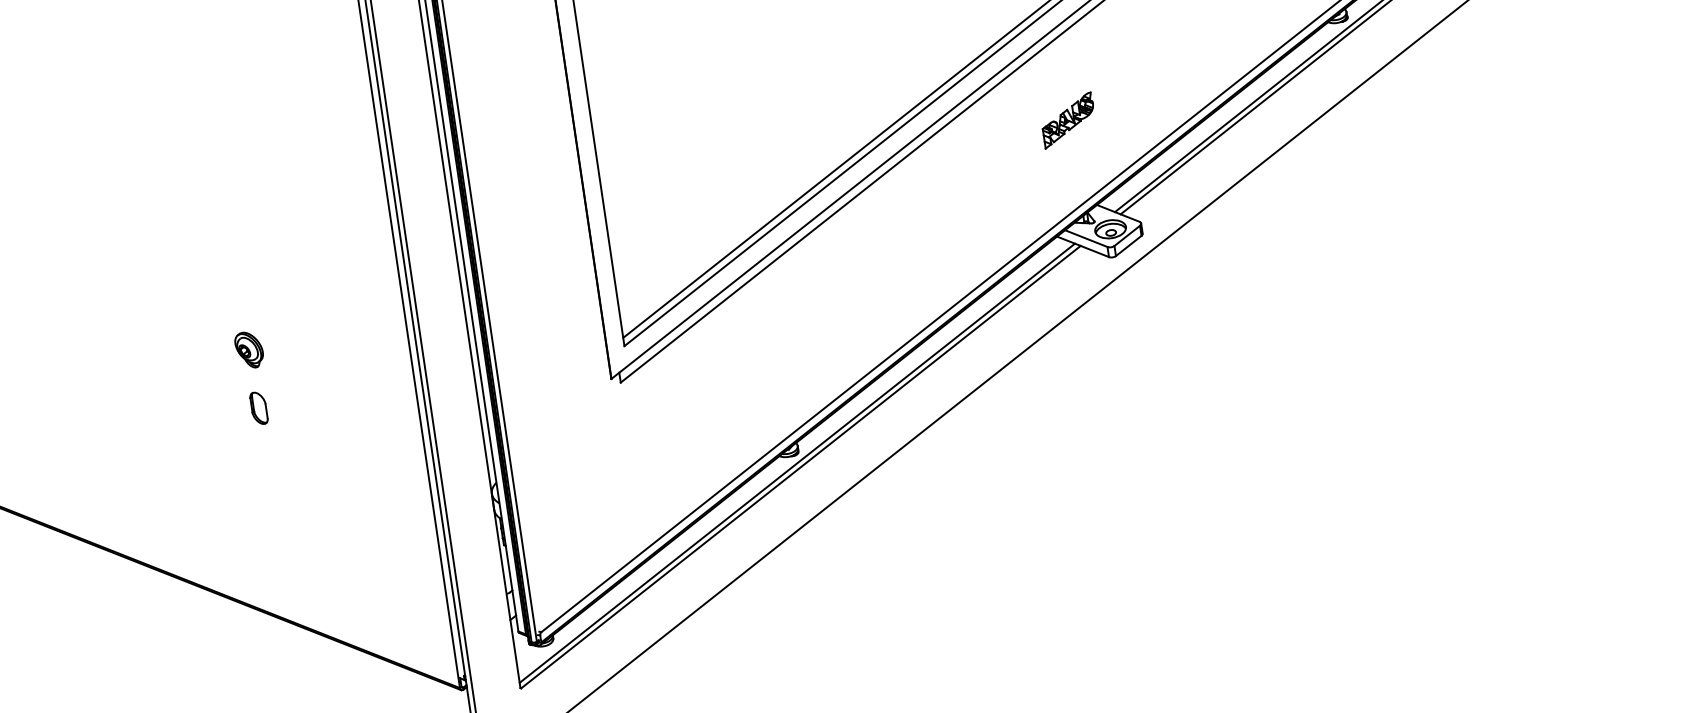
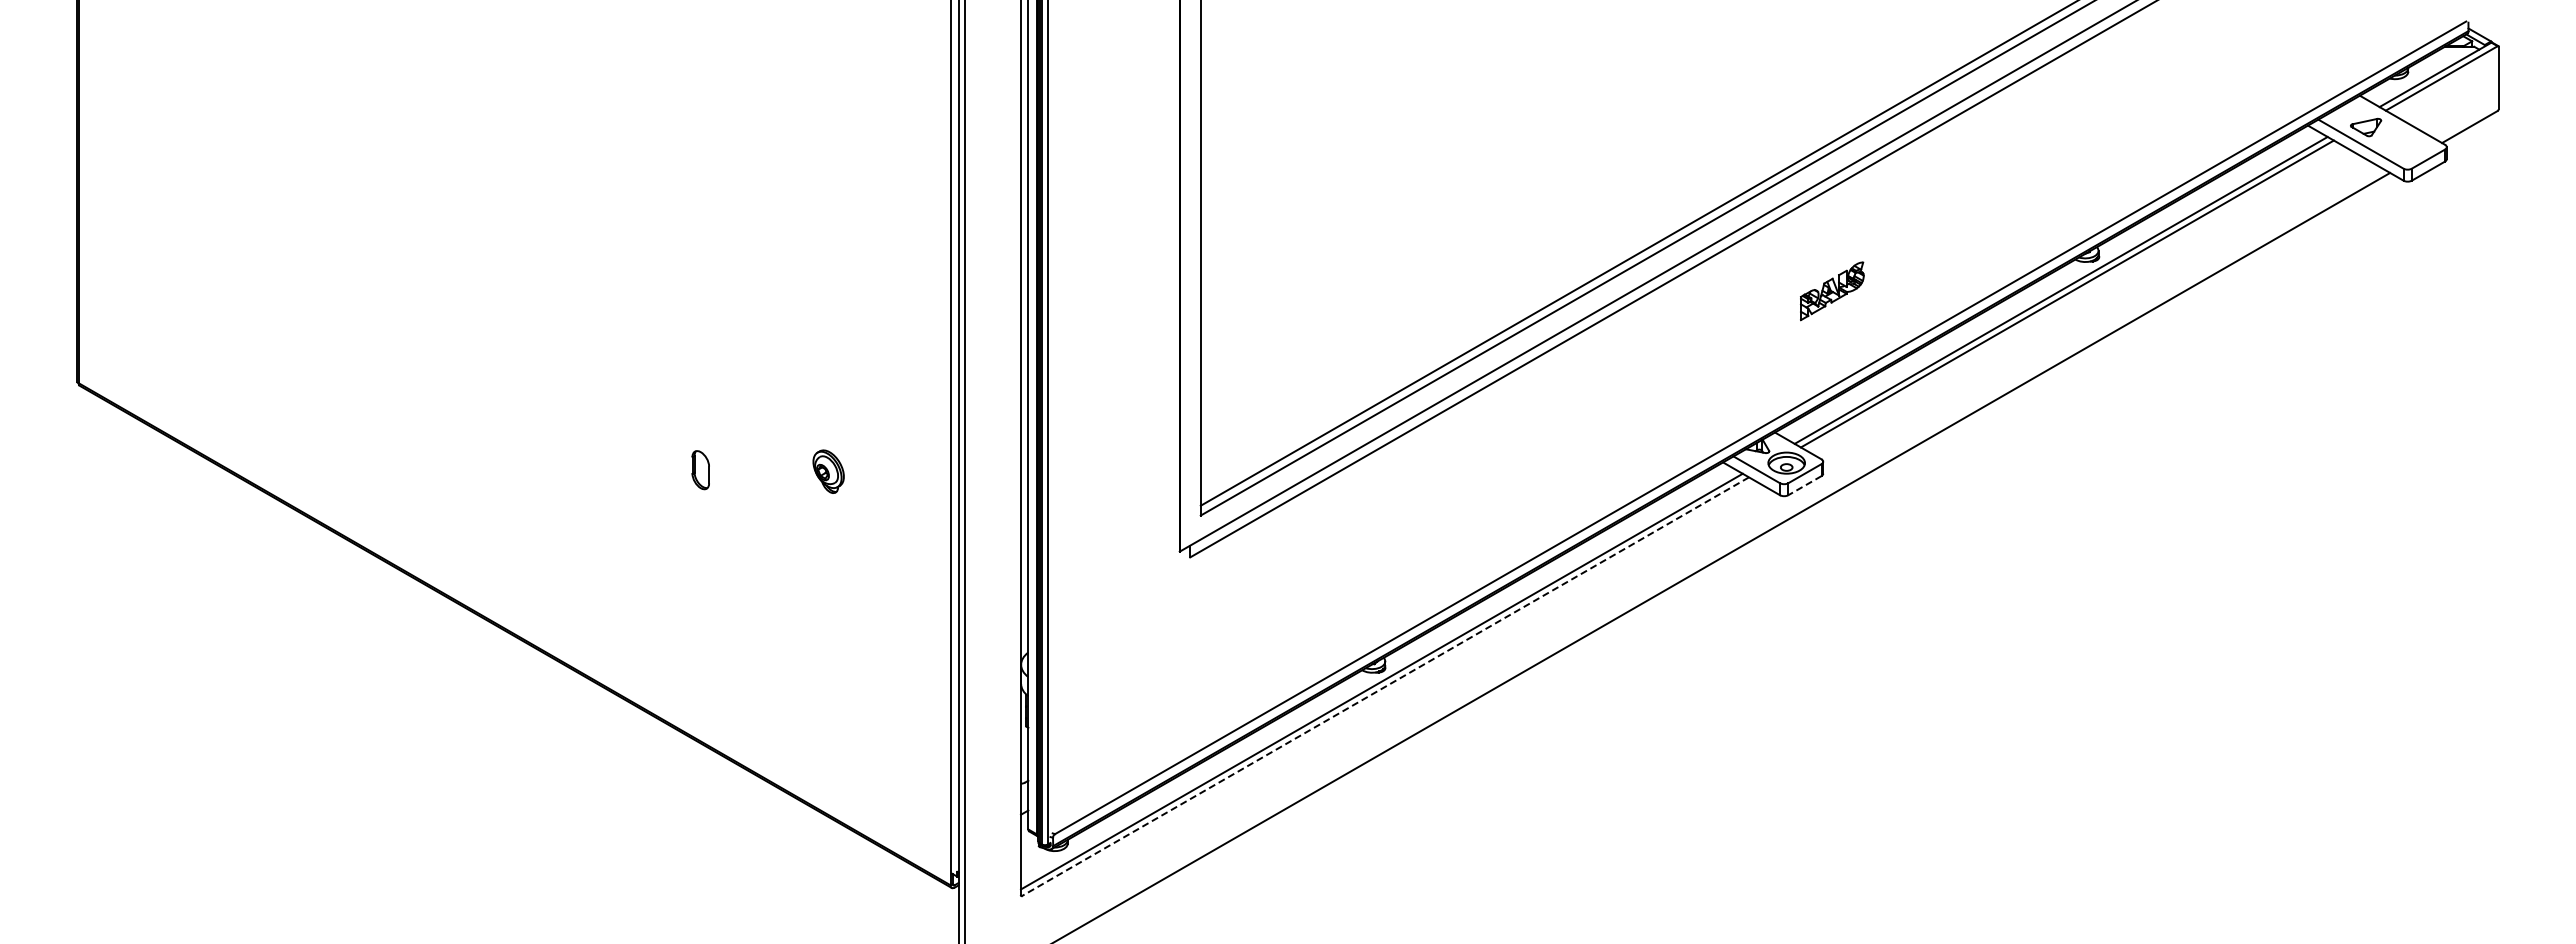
part: (1068, 120) -> (1832, 291), moved
line: (1128, 245) -> (1804, 485), solid -> dashed
part: (249, 349) -> (828, 471), moved
part: (258, 408) -> (700, 470), moved
line: (801, 466) -> (1385, 686), solid -> dashed

